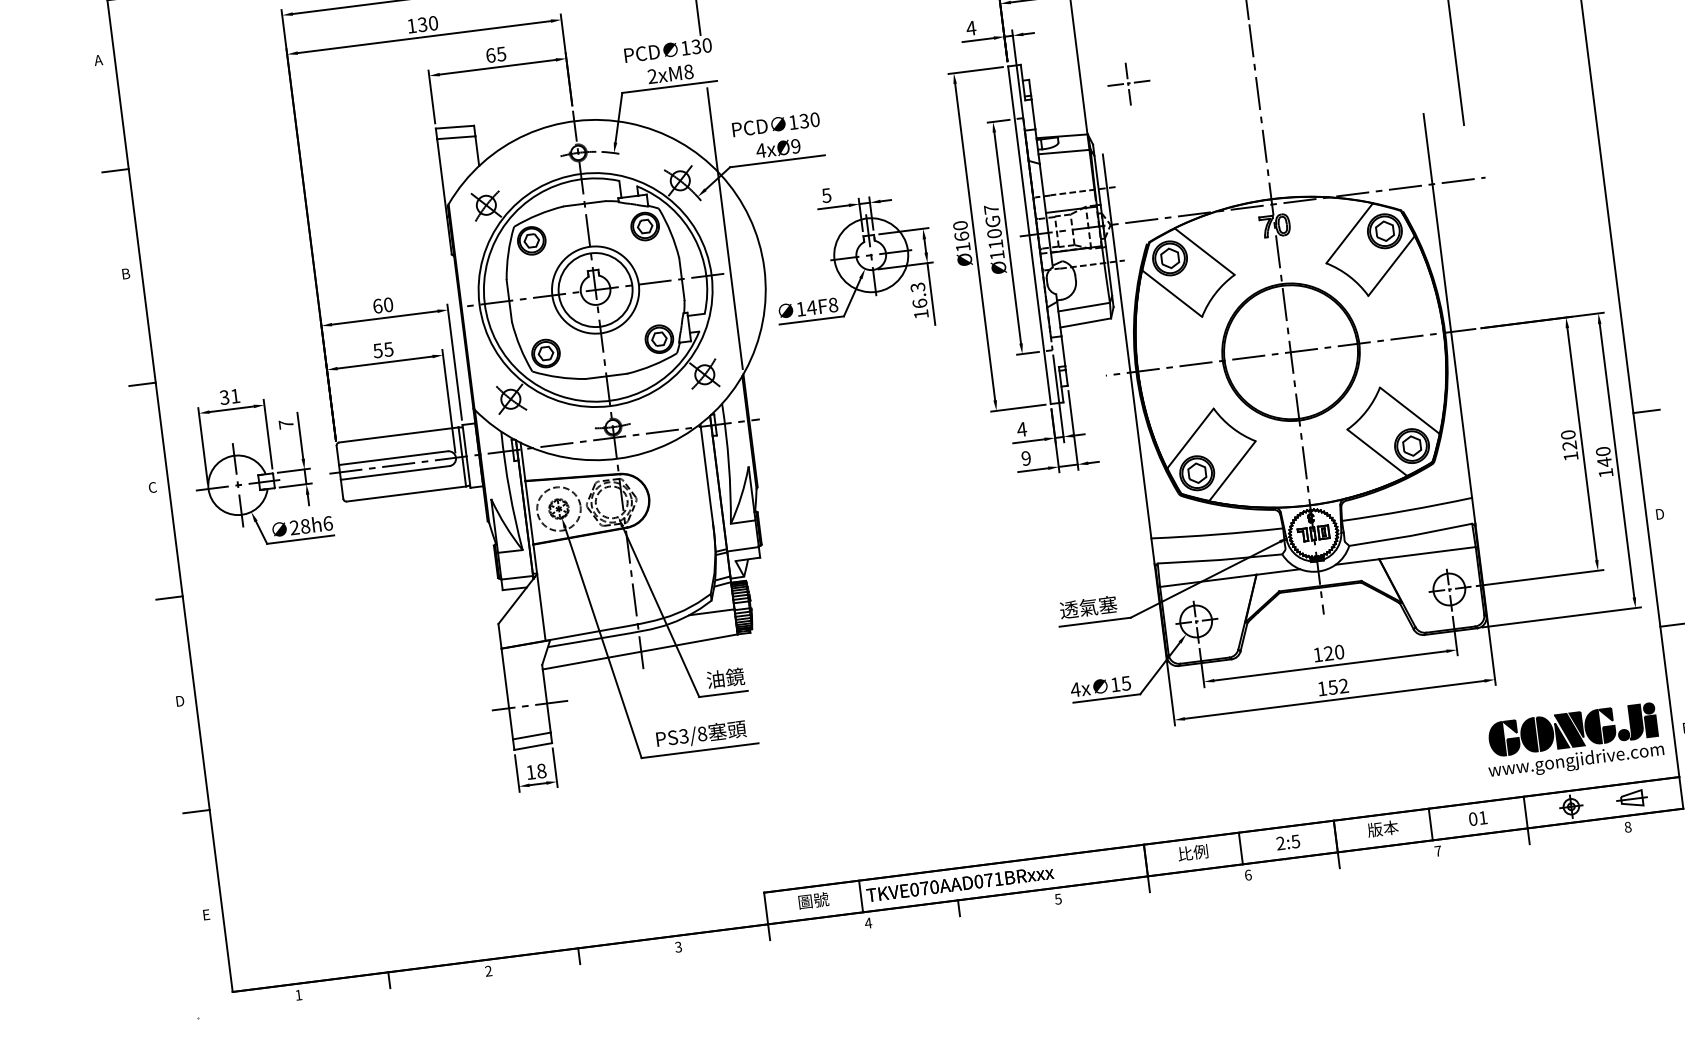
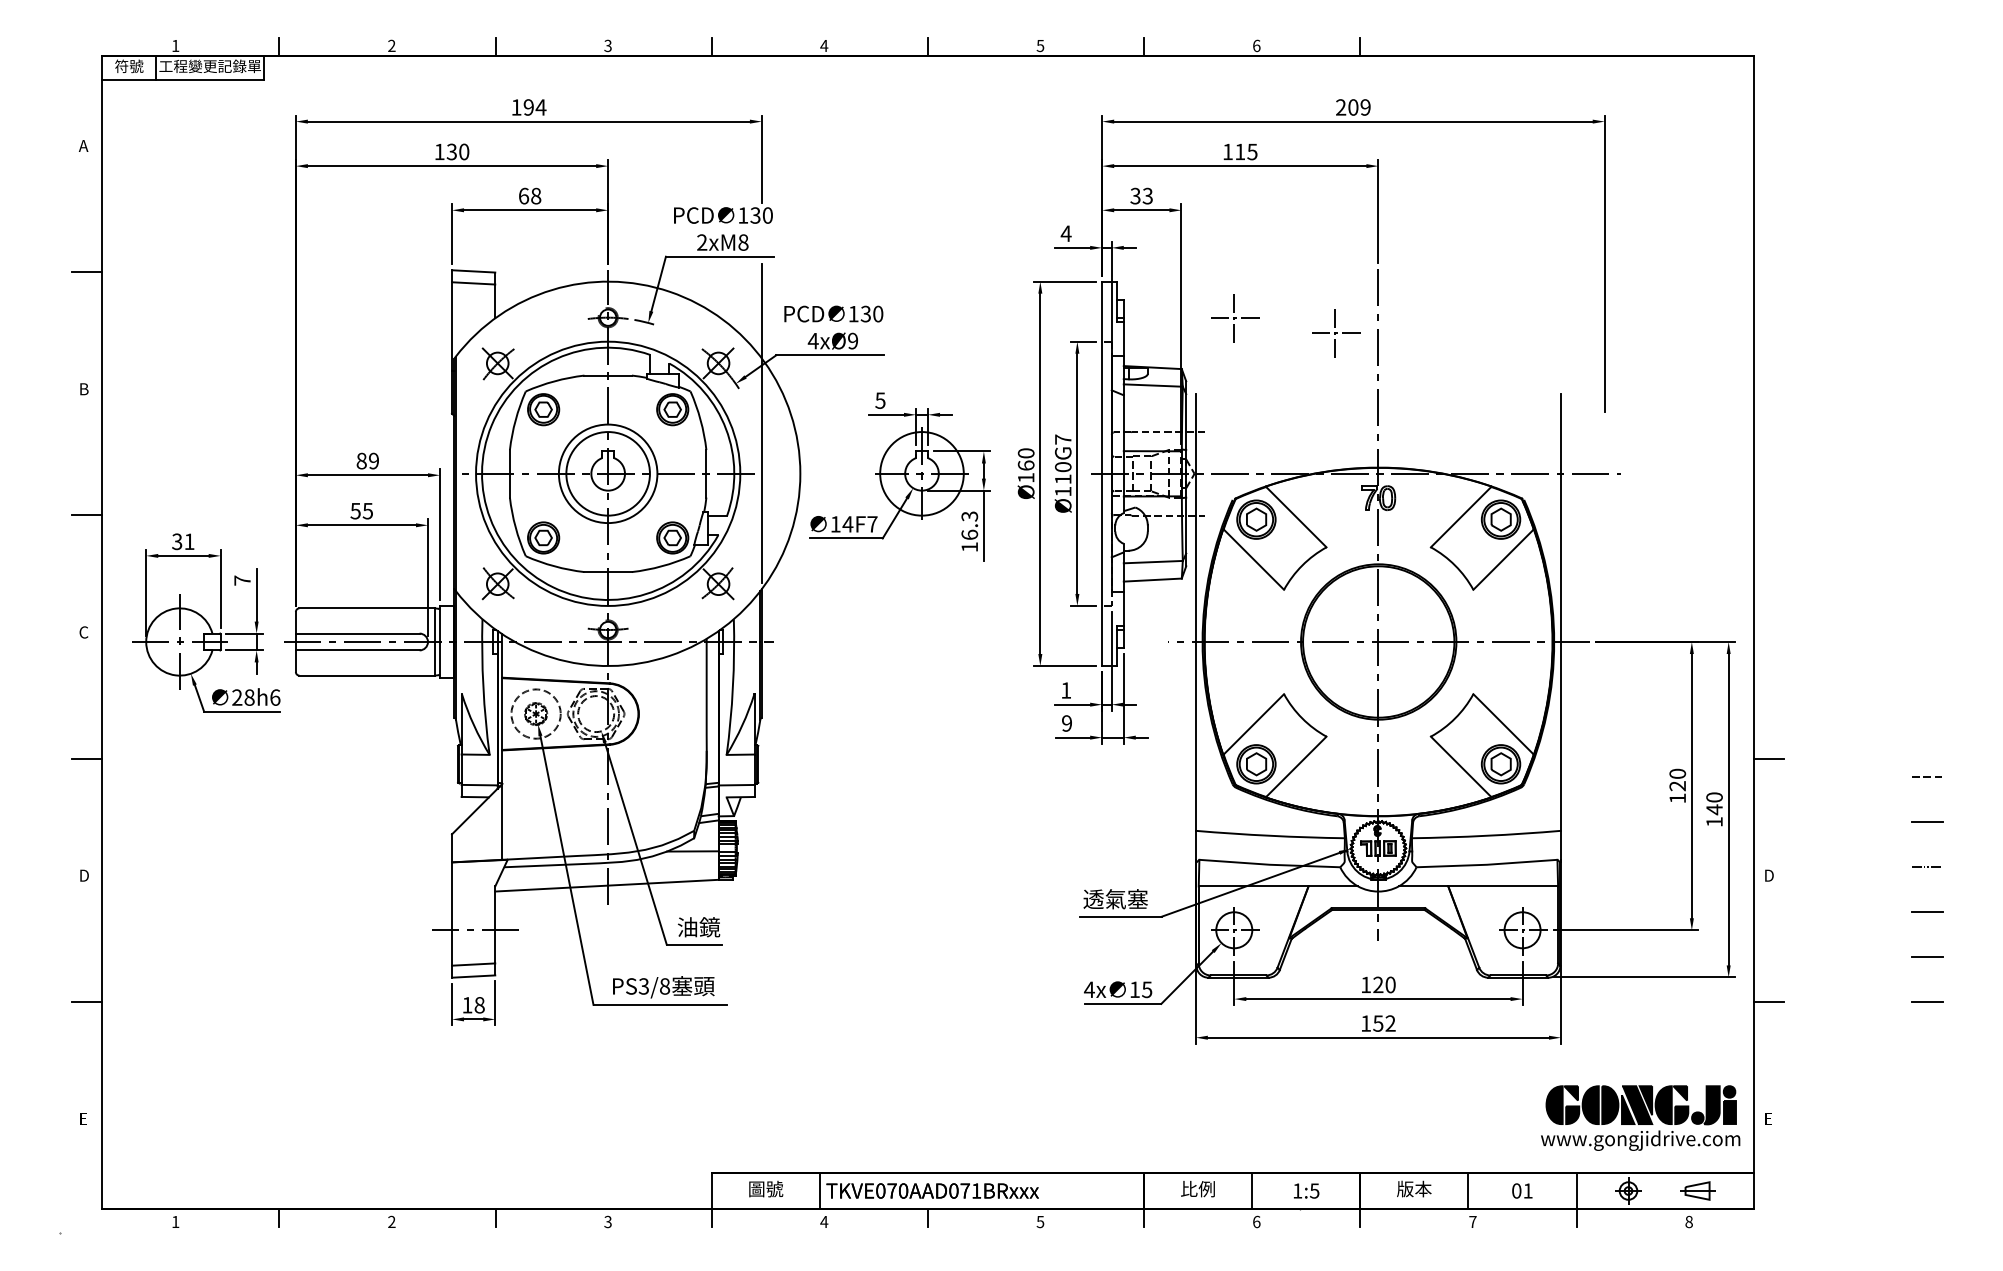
text: (500, 53) -> (535, 195), 65 -> 68
part: (1219, 85) -> (1336, 333), added
text: (382, 305) -> (367, 460), 60 -> 89
text: (833, 305) -> (872, 524), 14F8 -> 14F7
text: (1021, 429) -> (1065, 690), 4 -> 1
text: (1280, 843) -> (1297, 1190), 2:5 -> 1:5

